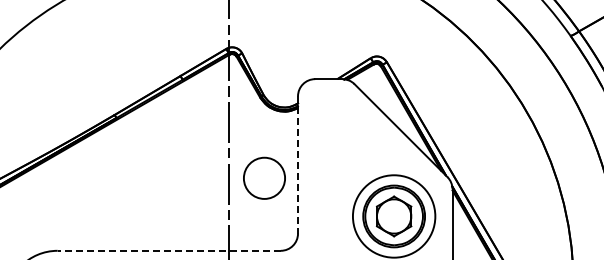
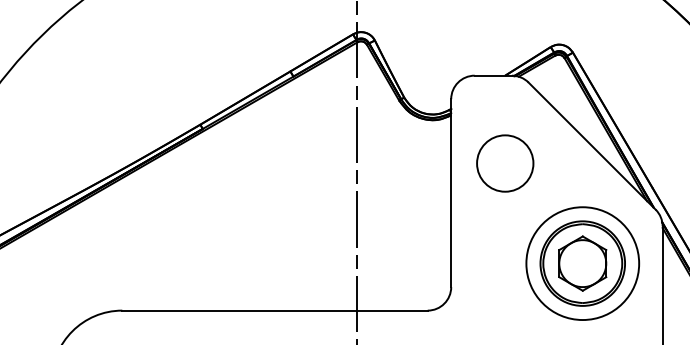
line: (298, 164) -> (451, 192), dashed -> solid
circle: (264, 177) -> (505, 162), moved
line: (169, 250) -> (275, 310), dashed -> solid

